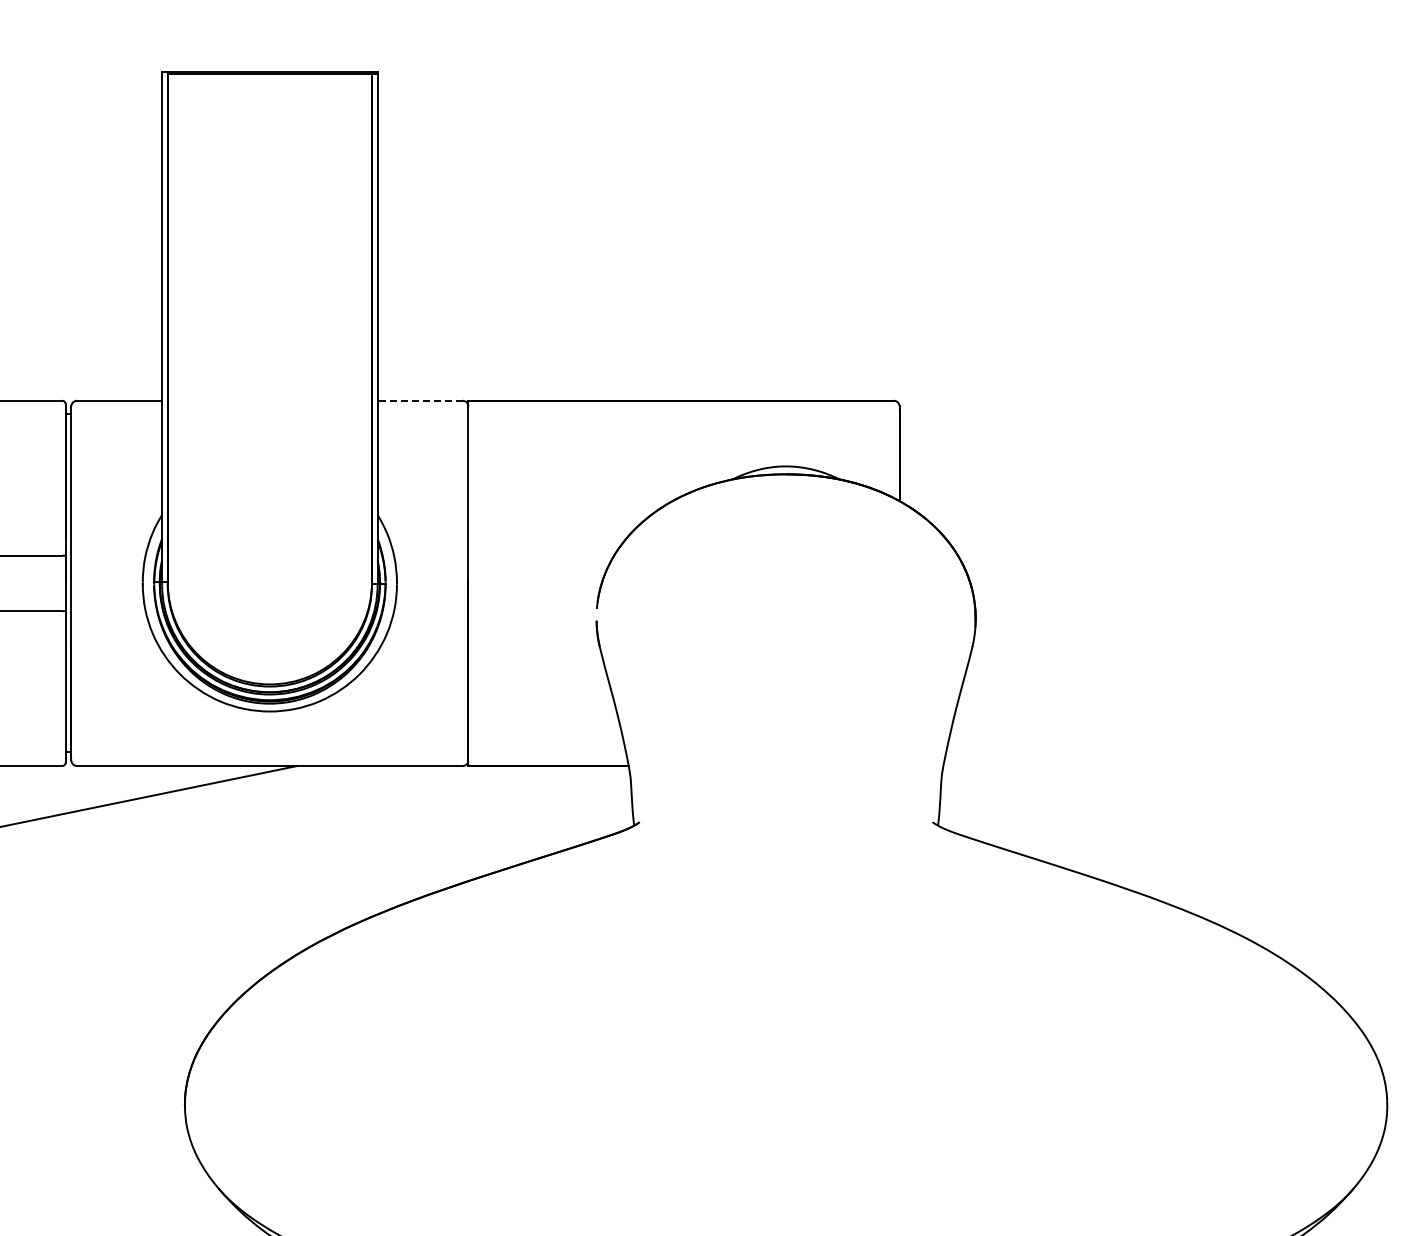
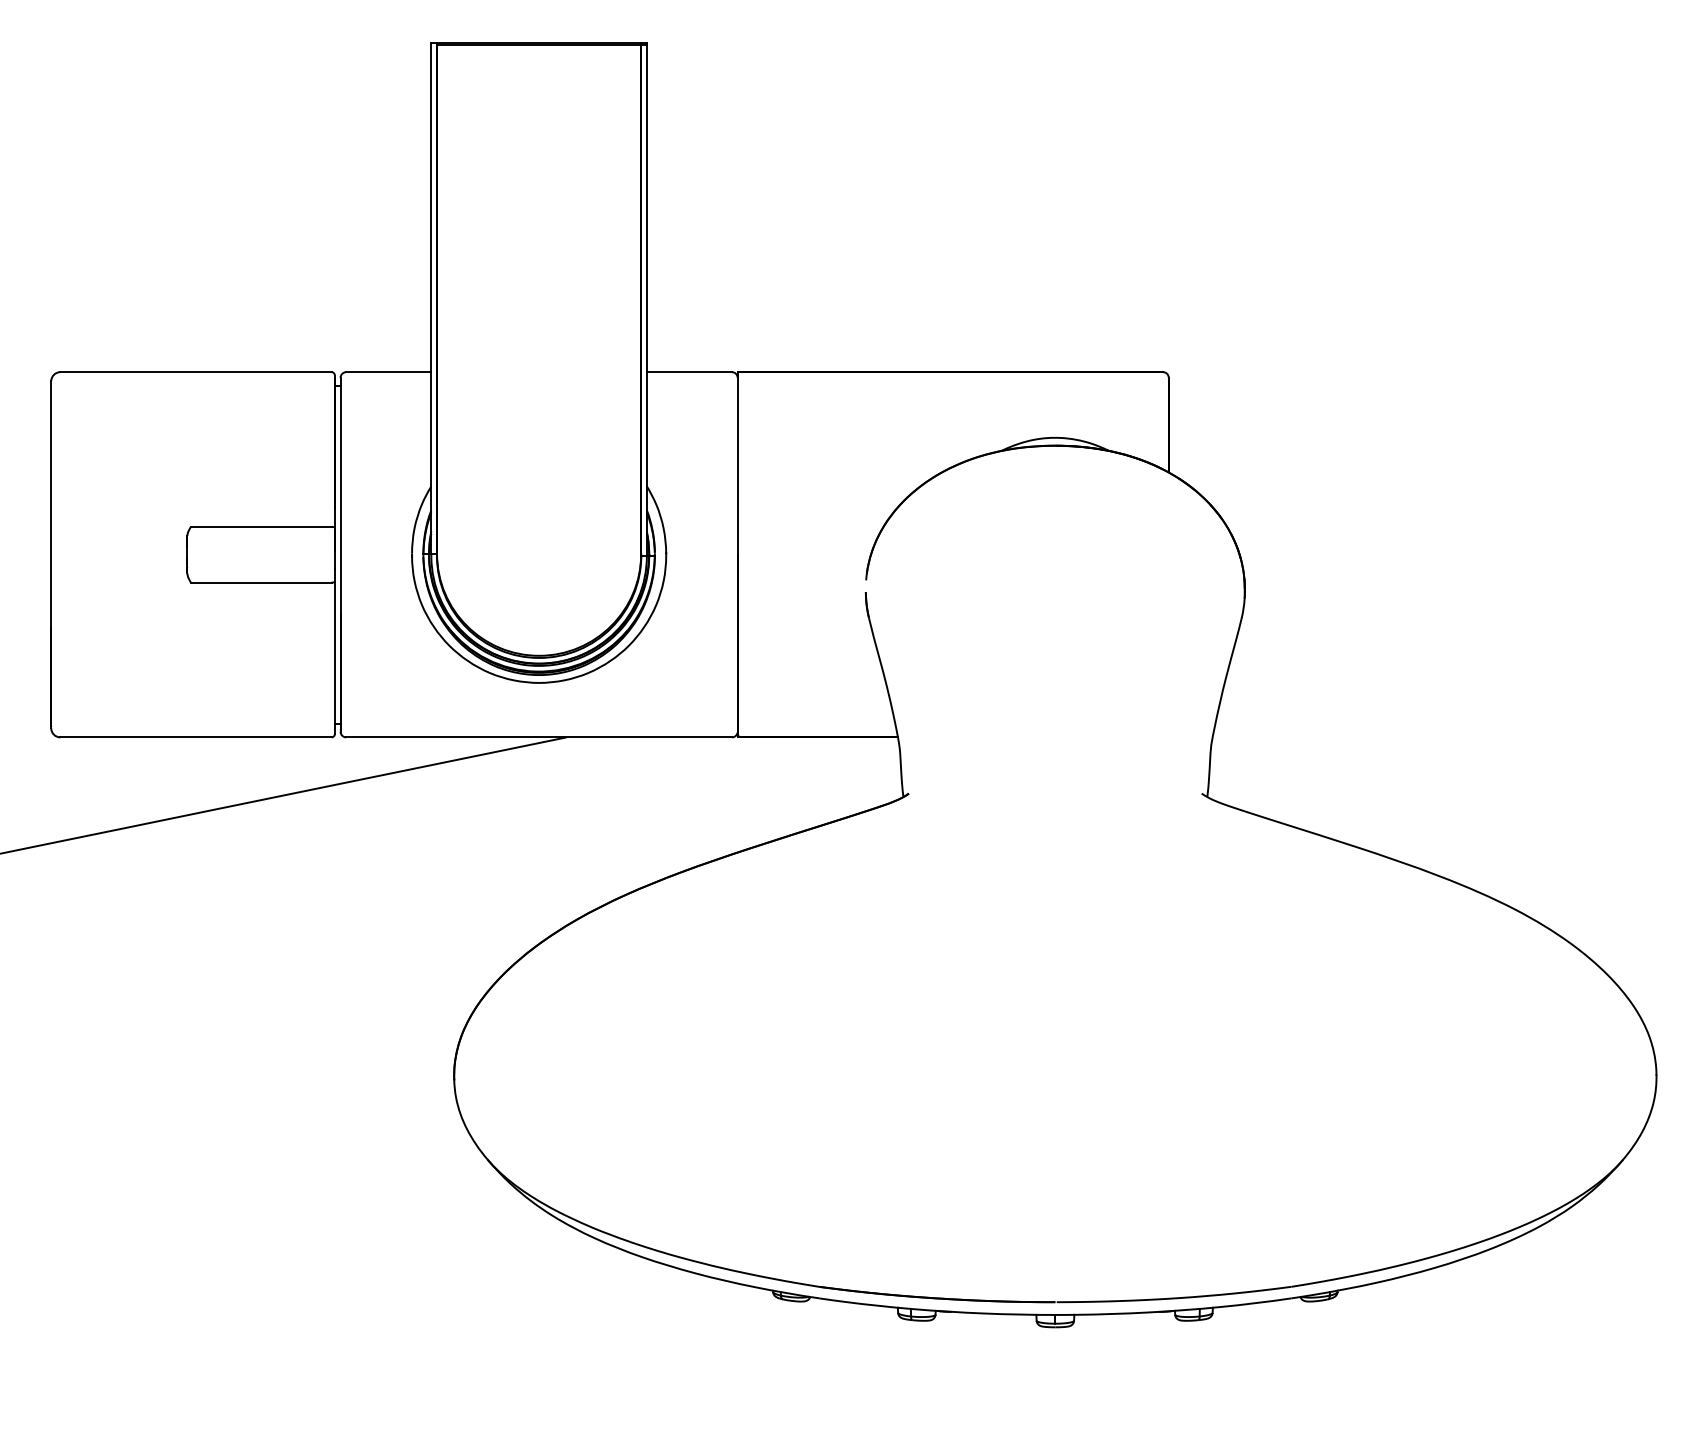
line: (420, 401) -> (689, 372), dashed -> solid

